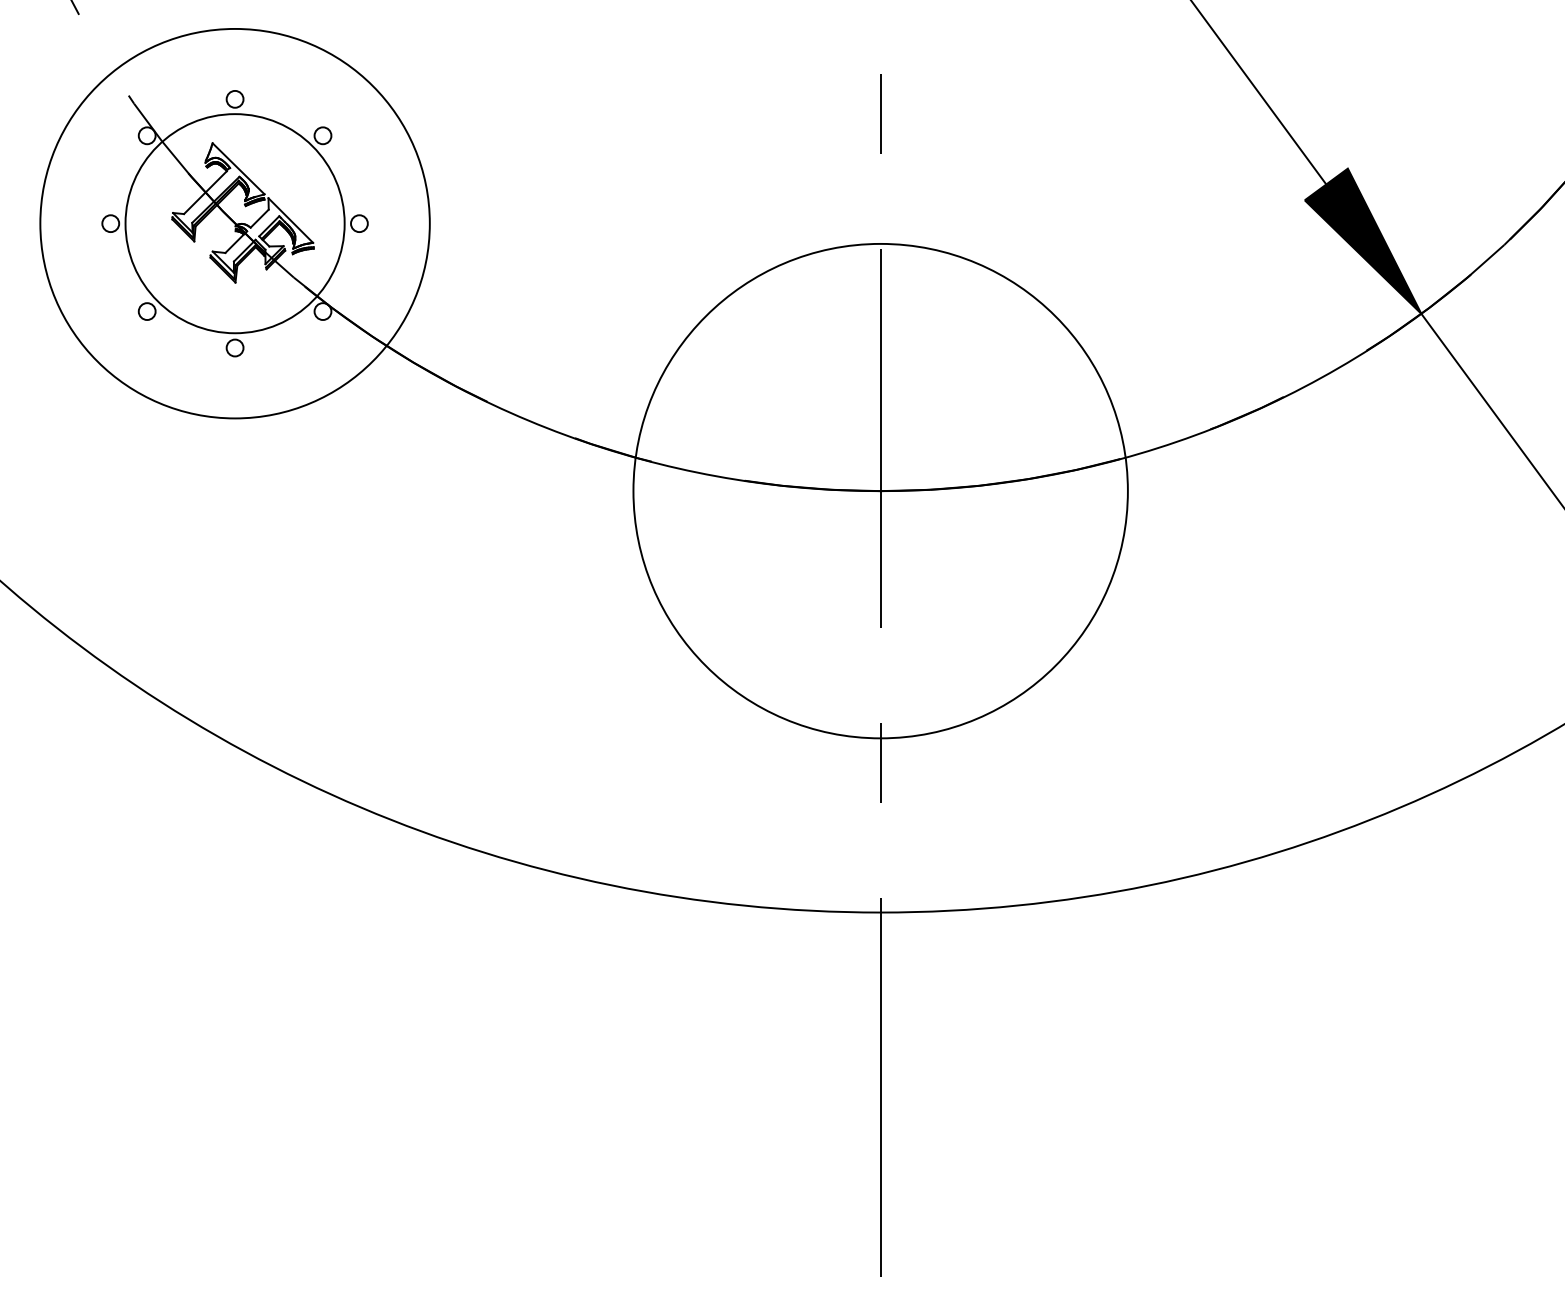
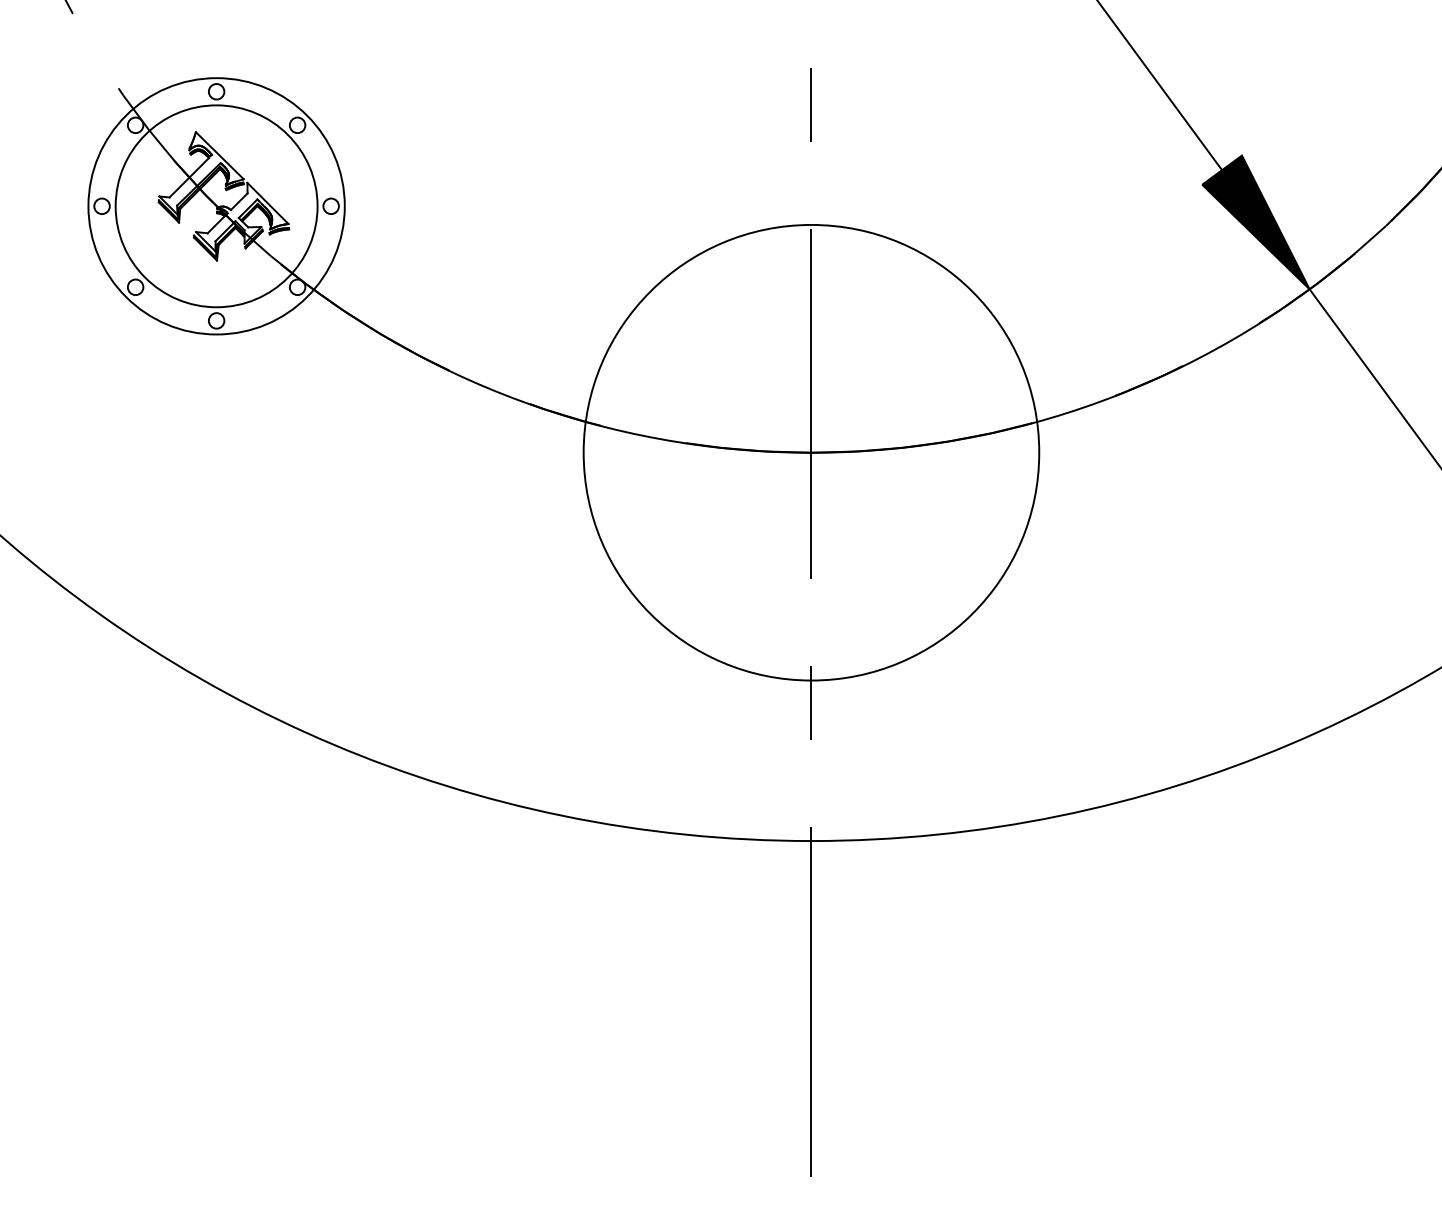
circle: (234, 223) -> (216, 206), size x0.71

